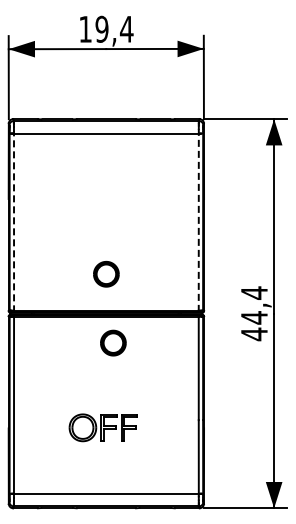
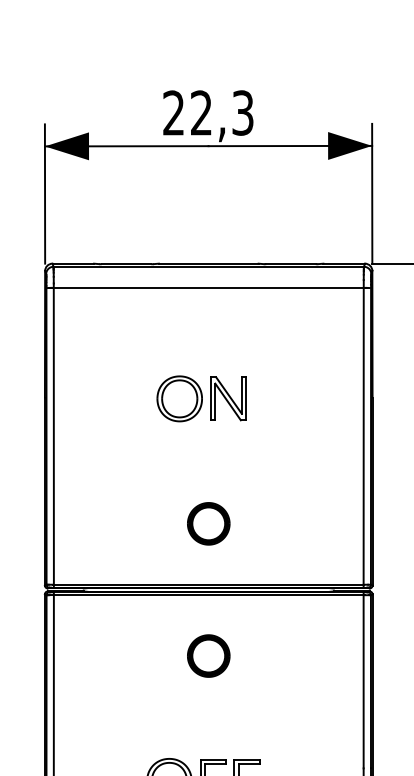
text: (106, 28) -> (208, 111), 19,4 -> 22,3
part: (101, 199) -> (200, 398), added
line: (198, 220) -> (363, 433), dashed -> solid
line: (14, 221) -> (54, 435), dashed -> solid
part: (113, 342) -> (208, 655), moved

